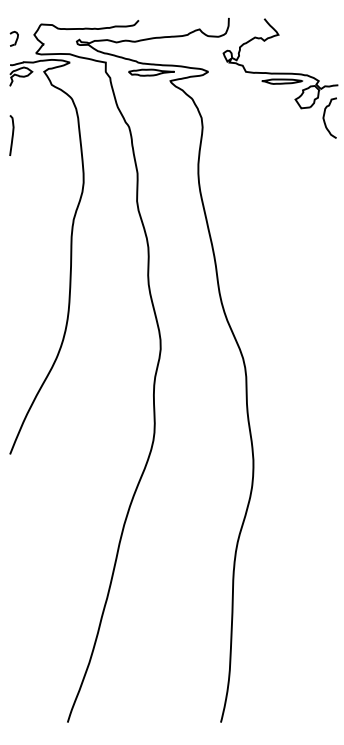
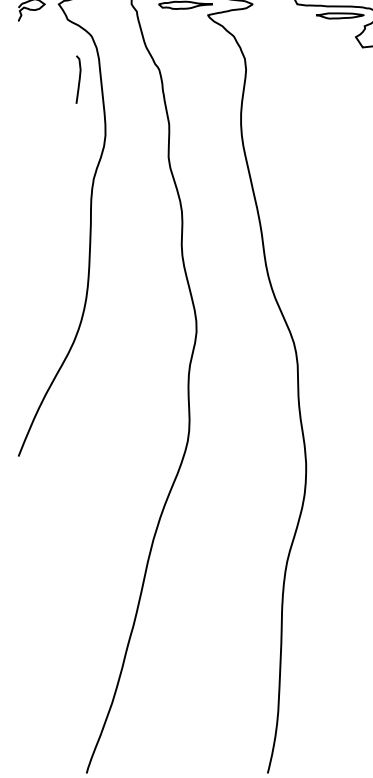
curve: (11, 135) -> (78, 79), moved

